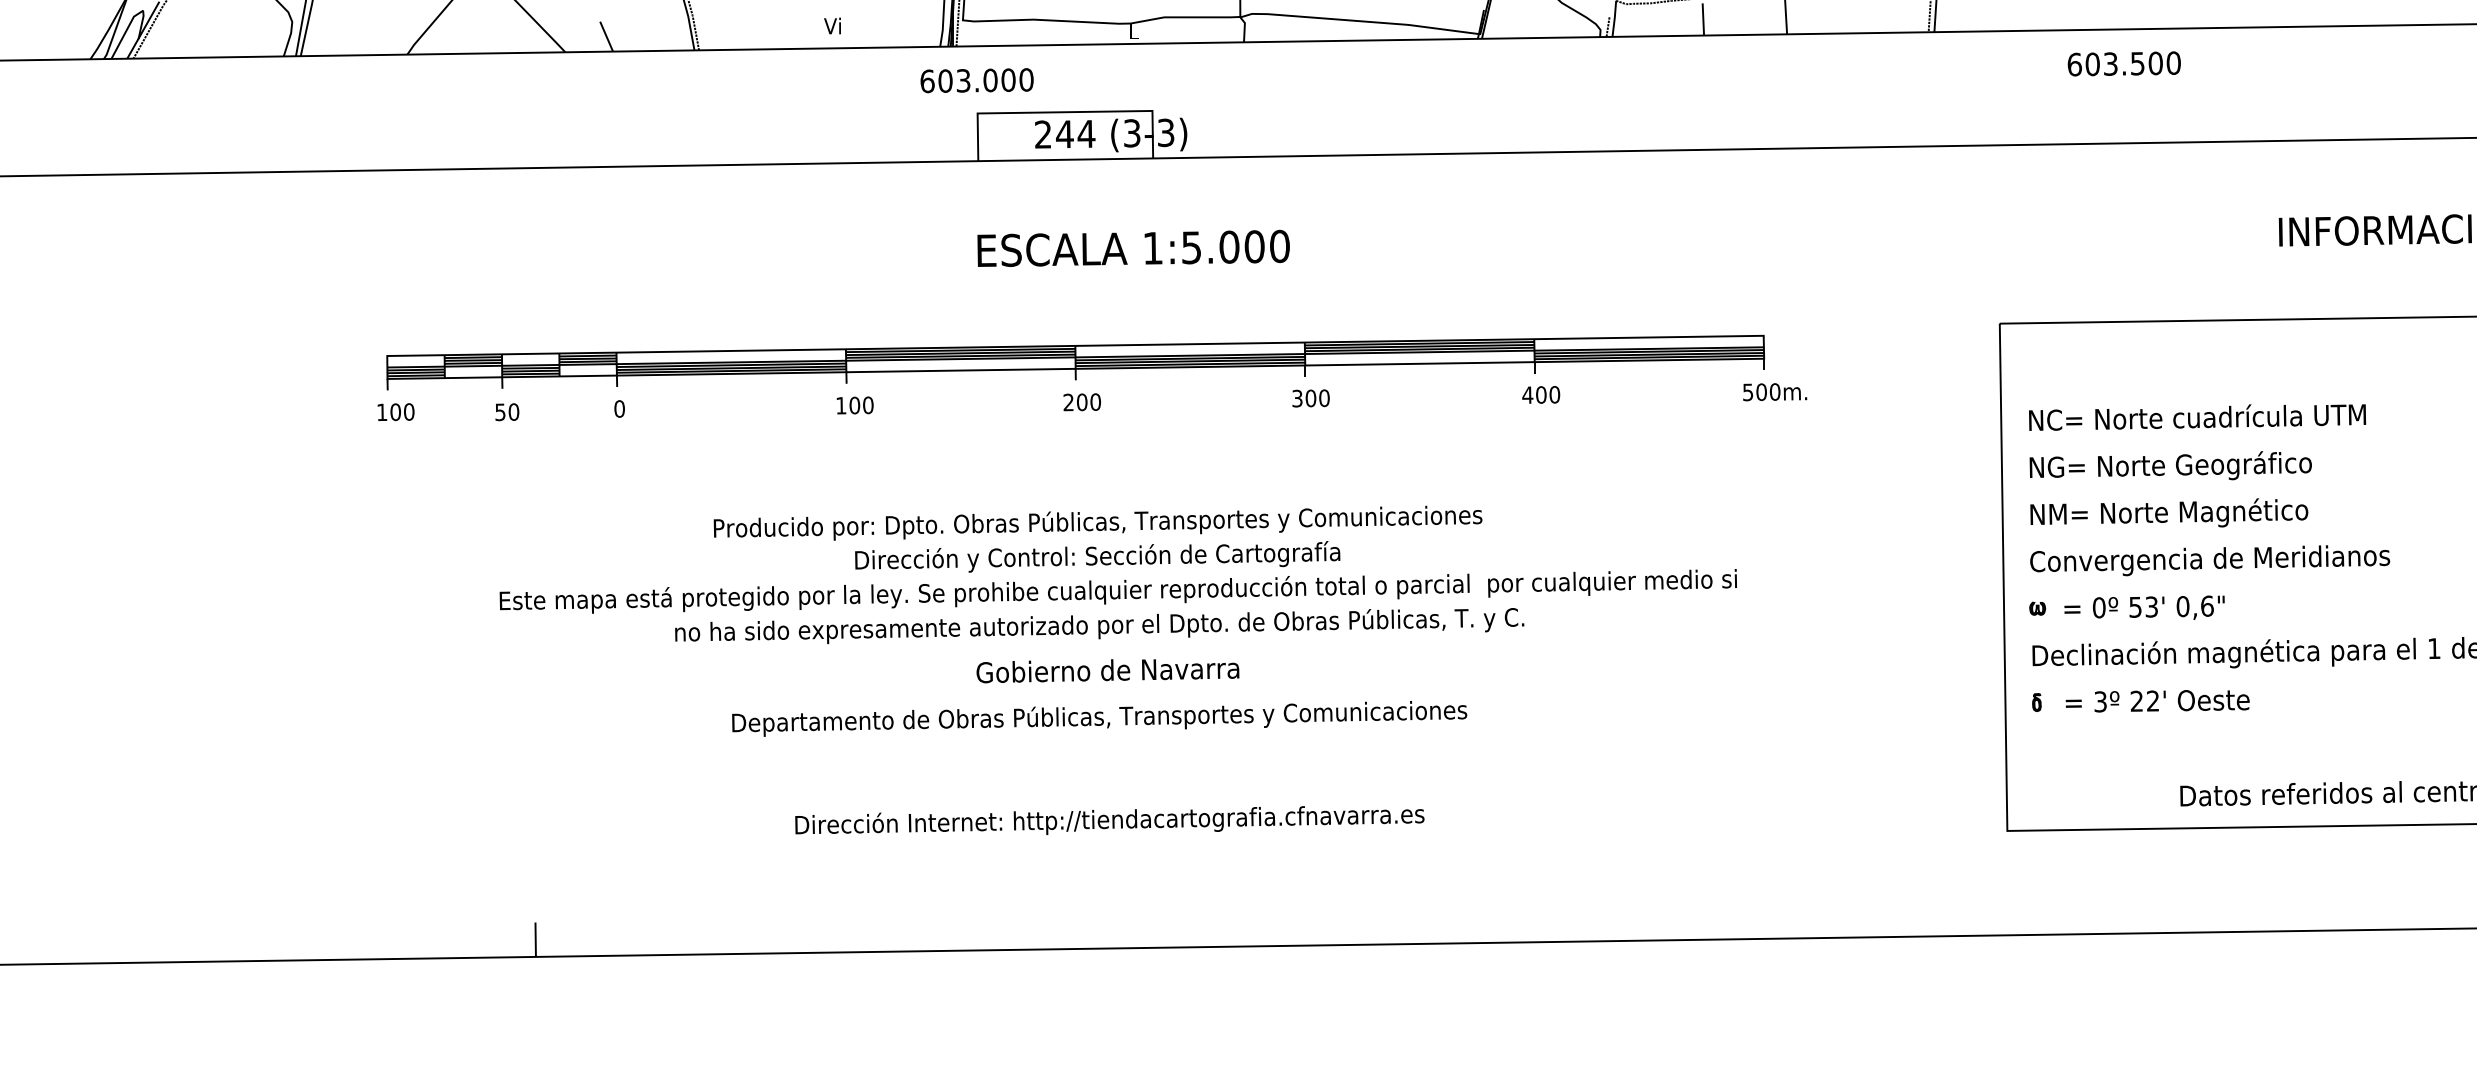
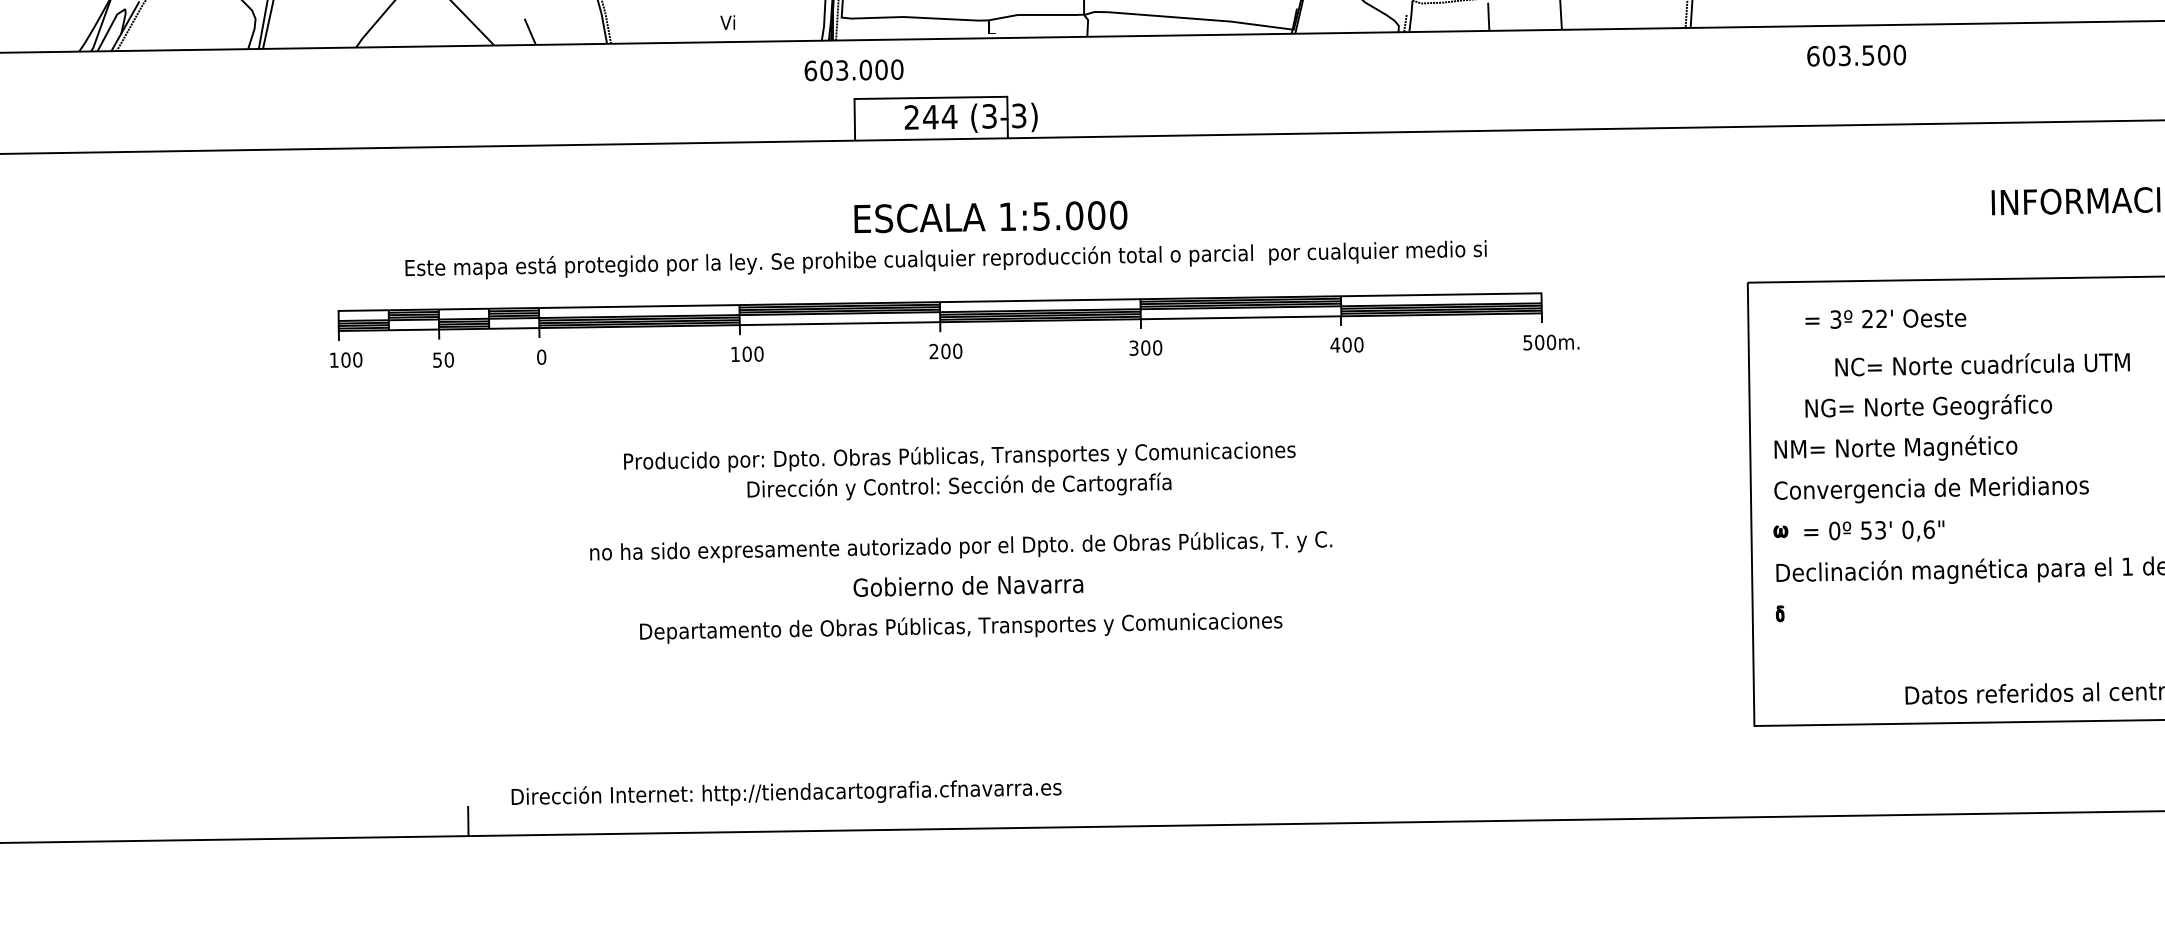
text: (2197, 417) -> (1982, 364), moved
text: (2170, 465) -> (1928, 406), moved
text: (1117, 591) -> (945, 259), moved
text: (2157, 701) -> (1885, 319), moved
text: (1109, 820) -> (786, 792), moved

